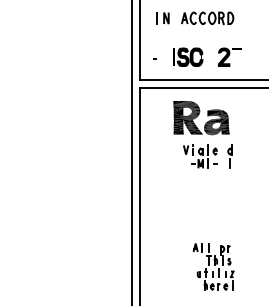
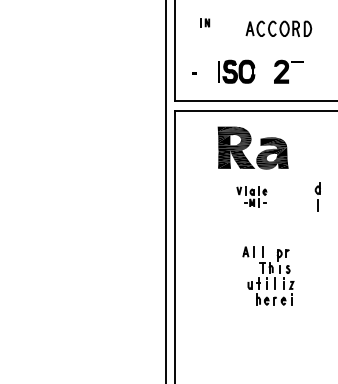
part: (162, 18) -> (204, 22), size x0.6
part: (207, 18) -> (278, 28), moved
part: (200, 156) -> (251, 196), size x0.7
part: (229, 156) -> (317, 196), moved
part: (213, 266) -> (268, 275), moved

